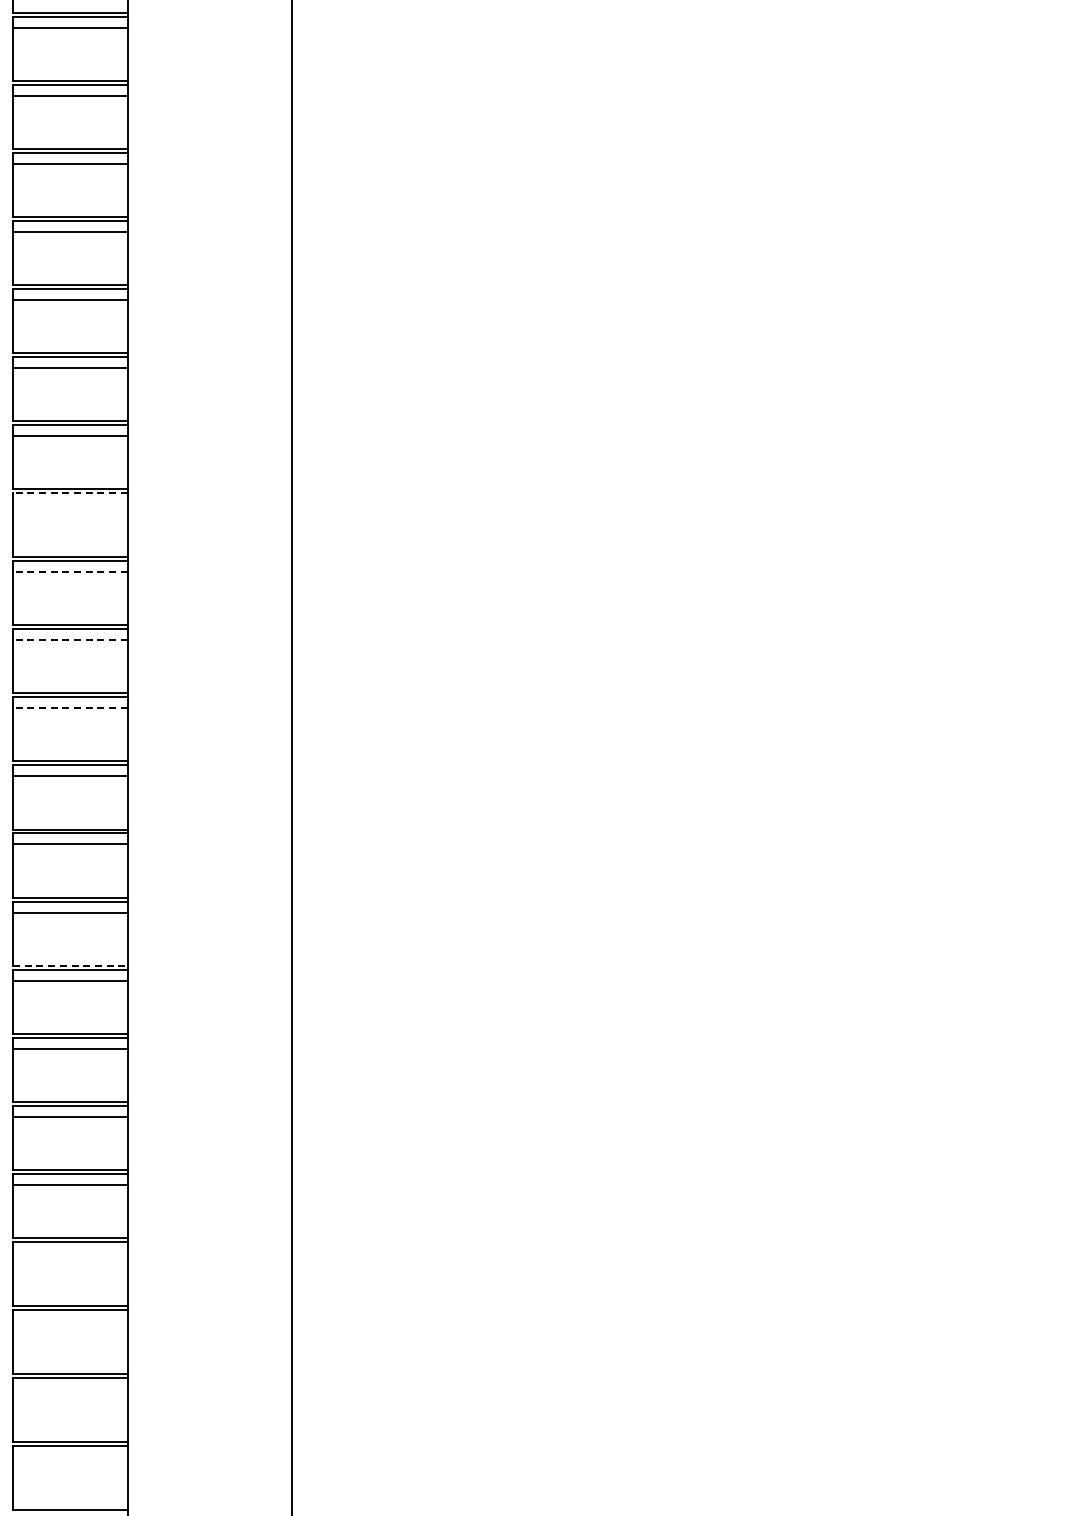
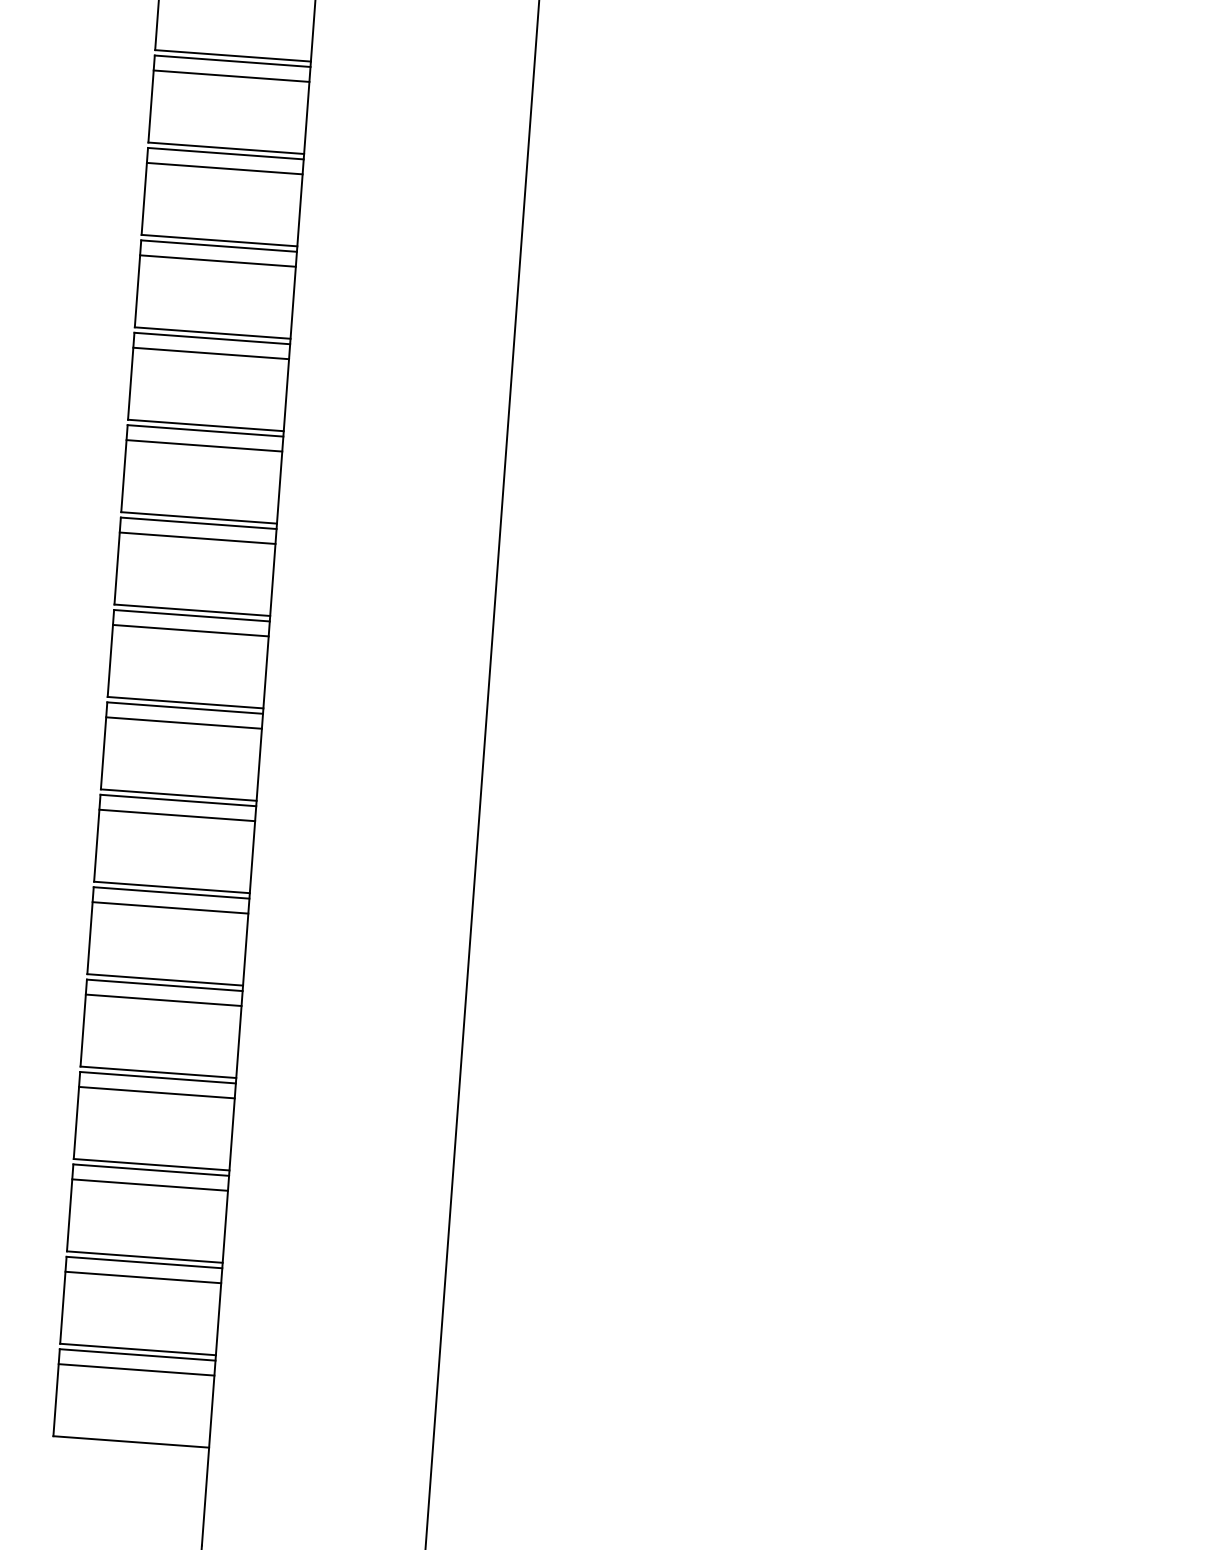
line: (69, 493) -> (231, 61), dashed -> solid
line: (70, 504) -> (231, 76), added
line: (69, 572) -> (223, 168), dashed -> solid
line: (69, 640) -> (216, 261), dashed -> solid
line: (69, 708) -> (209, 353), dashed -> solid
line: (70, 965) -> (185, 702), dashed -> solid
line: (70, 1252) -> (157, 1092), added
line: (70, 1320) -> (150, 1184), added
line: (70, 1388) -> (143, 1277), added
line: (70, 1456) -> (136, 1369), added

